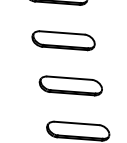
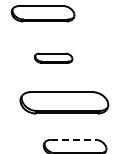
part: (63, 39) -> (53, 57), size x0.6
part: (70, 85) -> (64, 102), size x1.4
line: (77, 123) -> (73, 139), solid -> dashed

